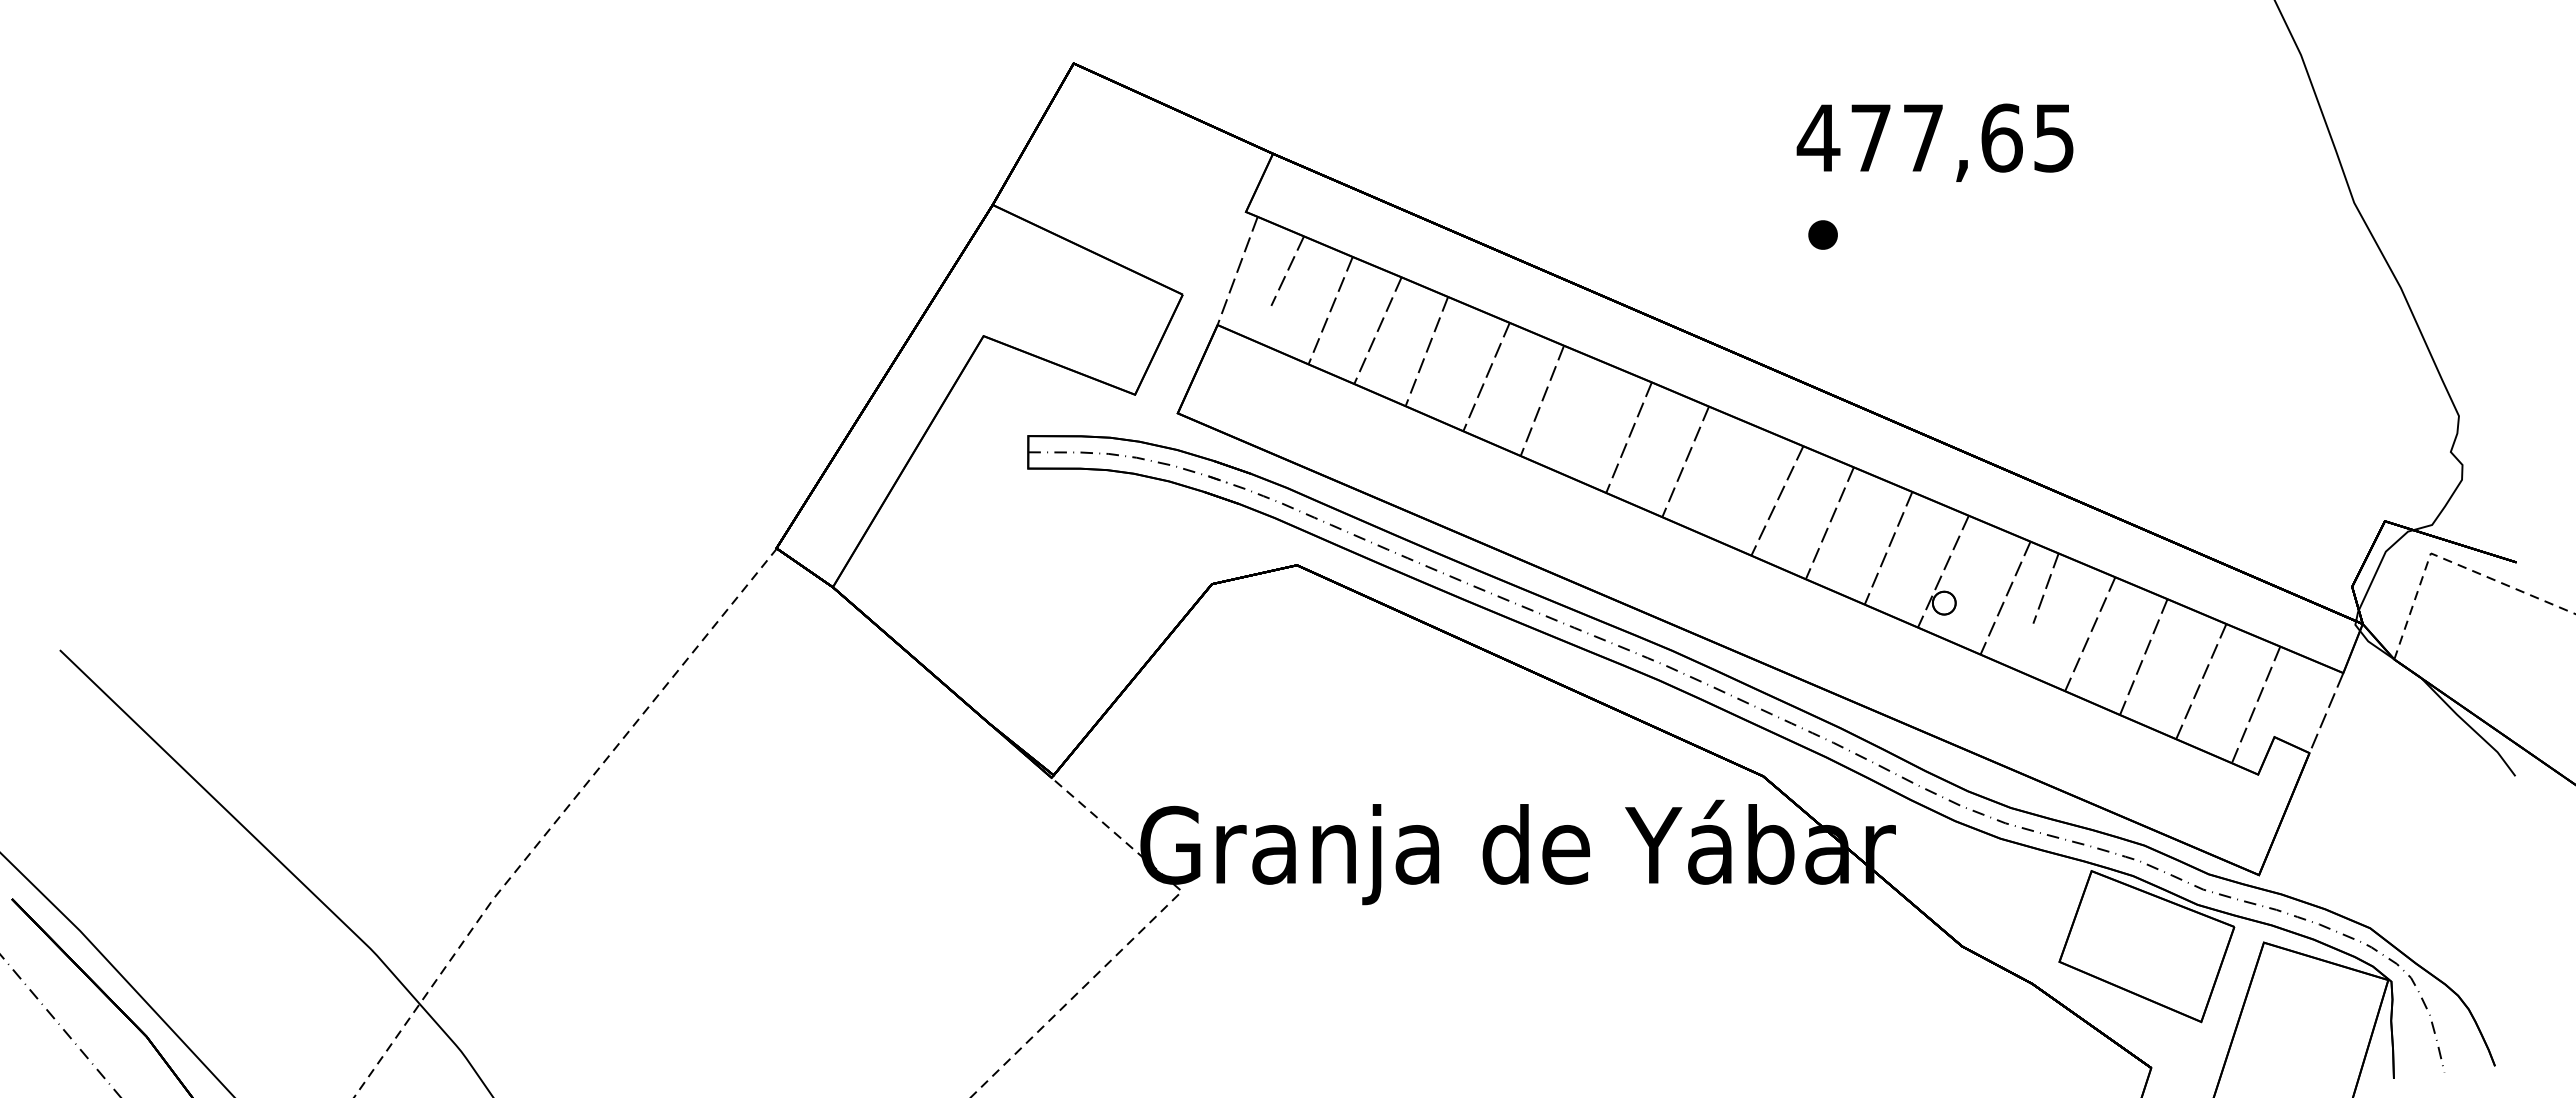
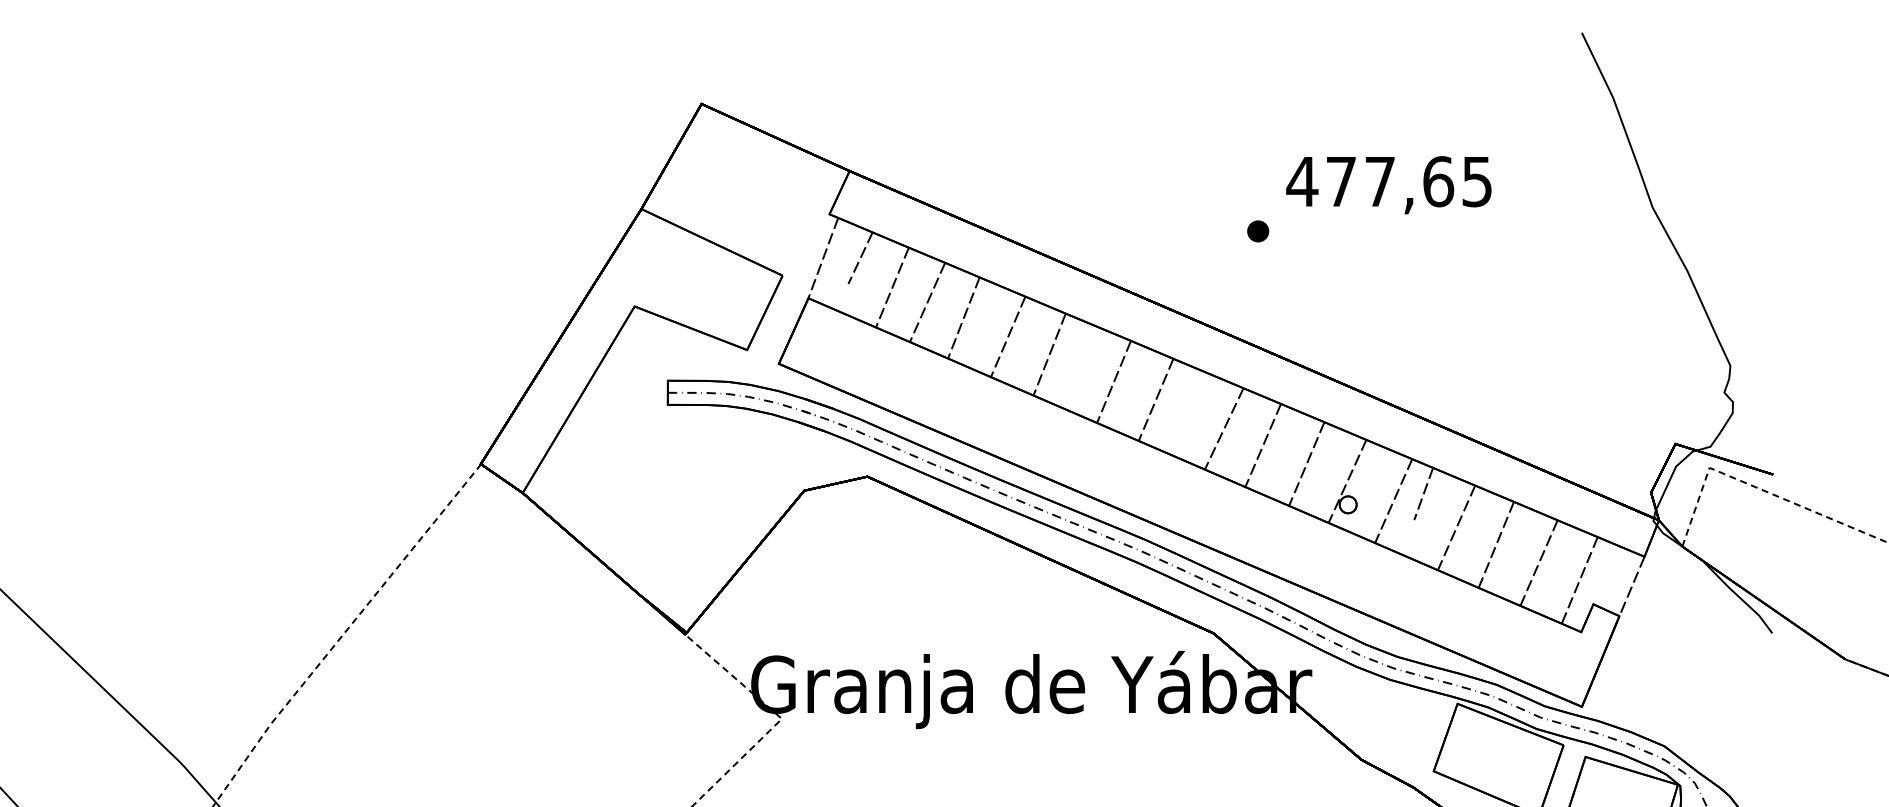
text: (1934, 142) -> (1388, 184), moved

